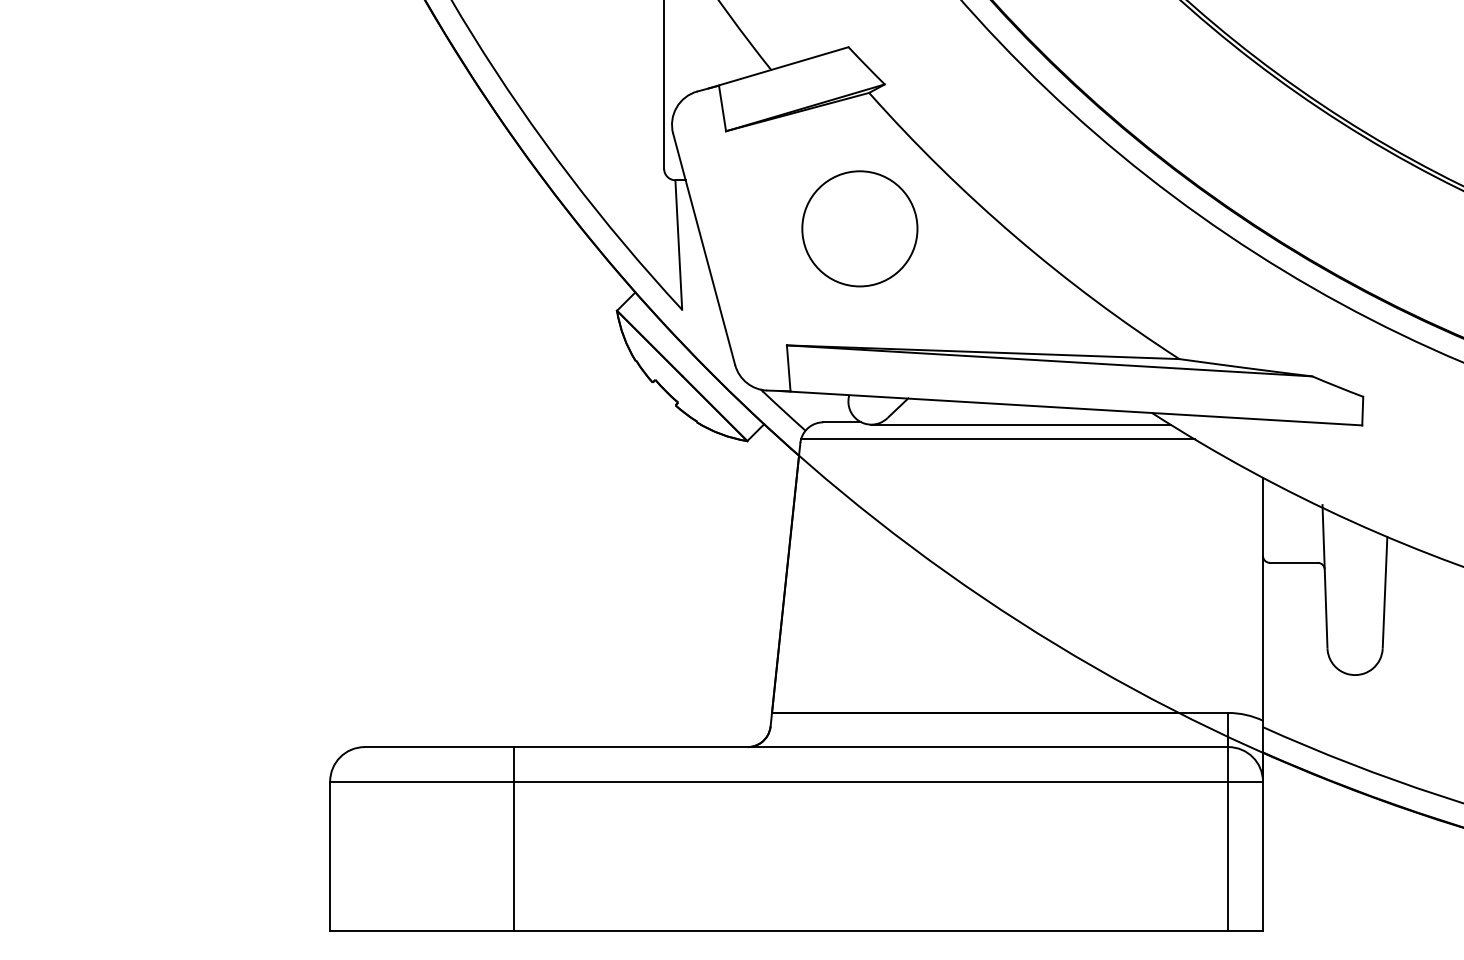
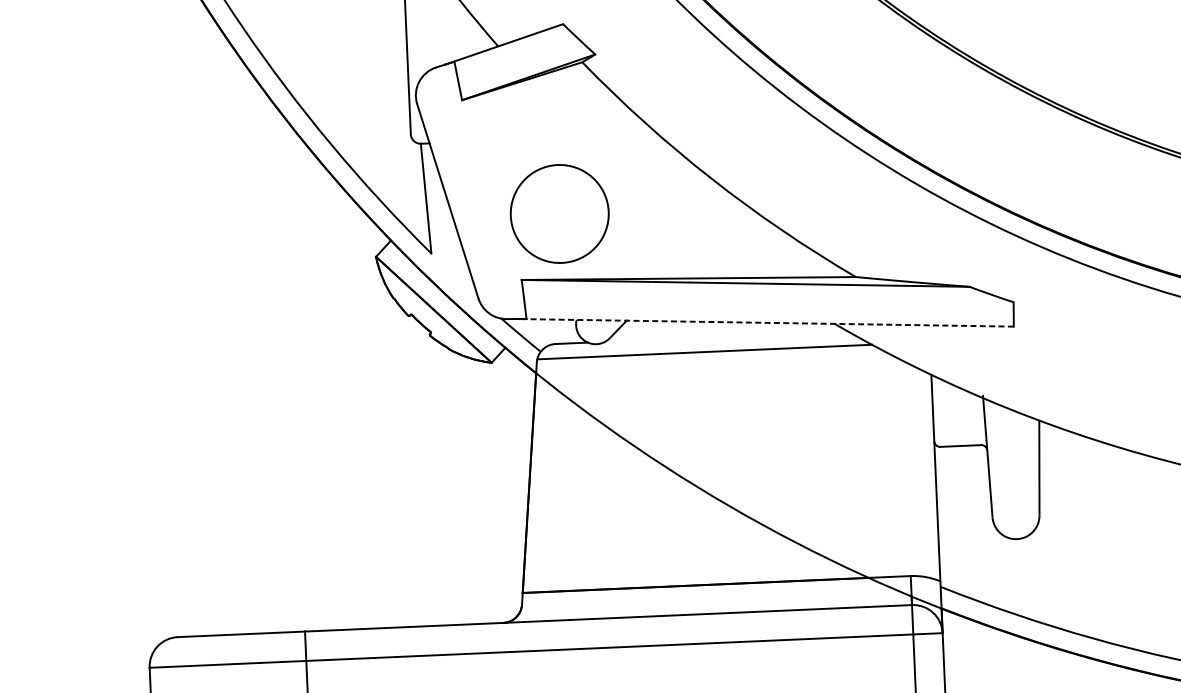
circle: (859, 228) -> (559, 213), moved
line: (1070, 408) -> (765, 323), solid -> dashed
line: (1020, 424) -> (723, 338), removed

